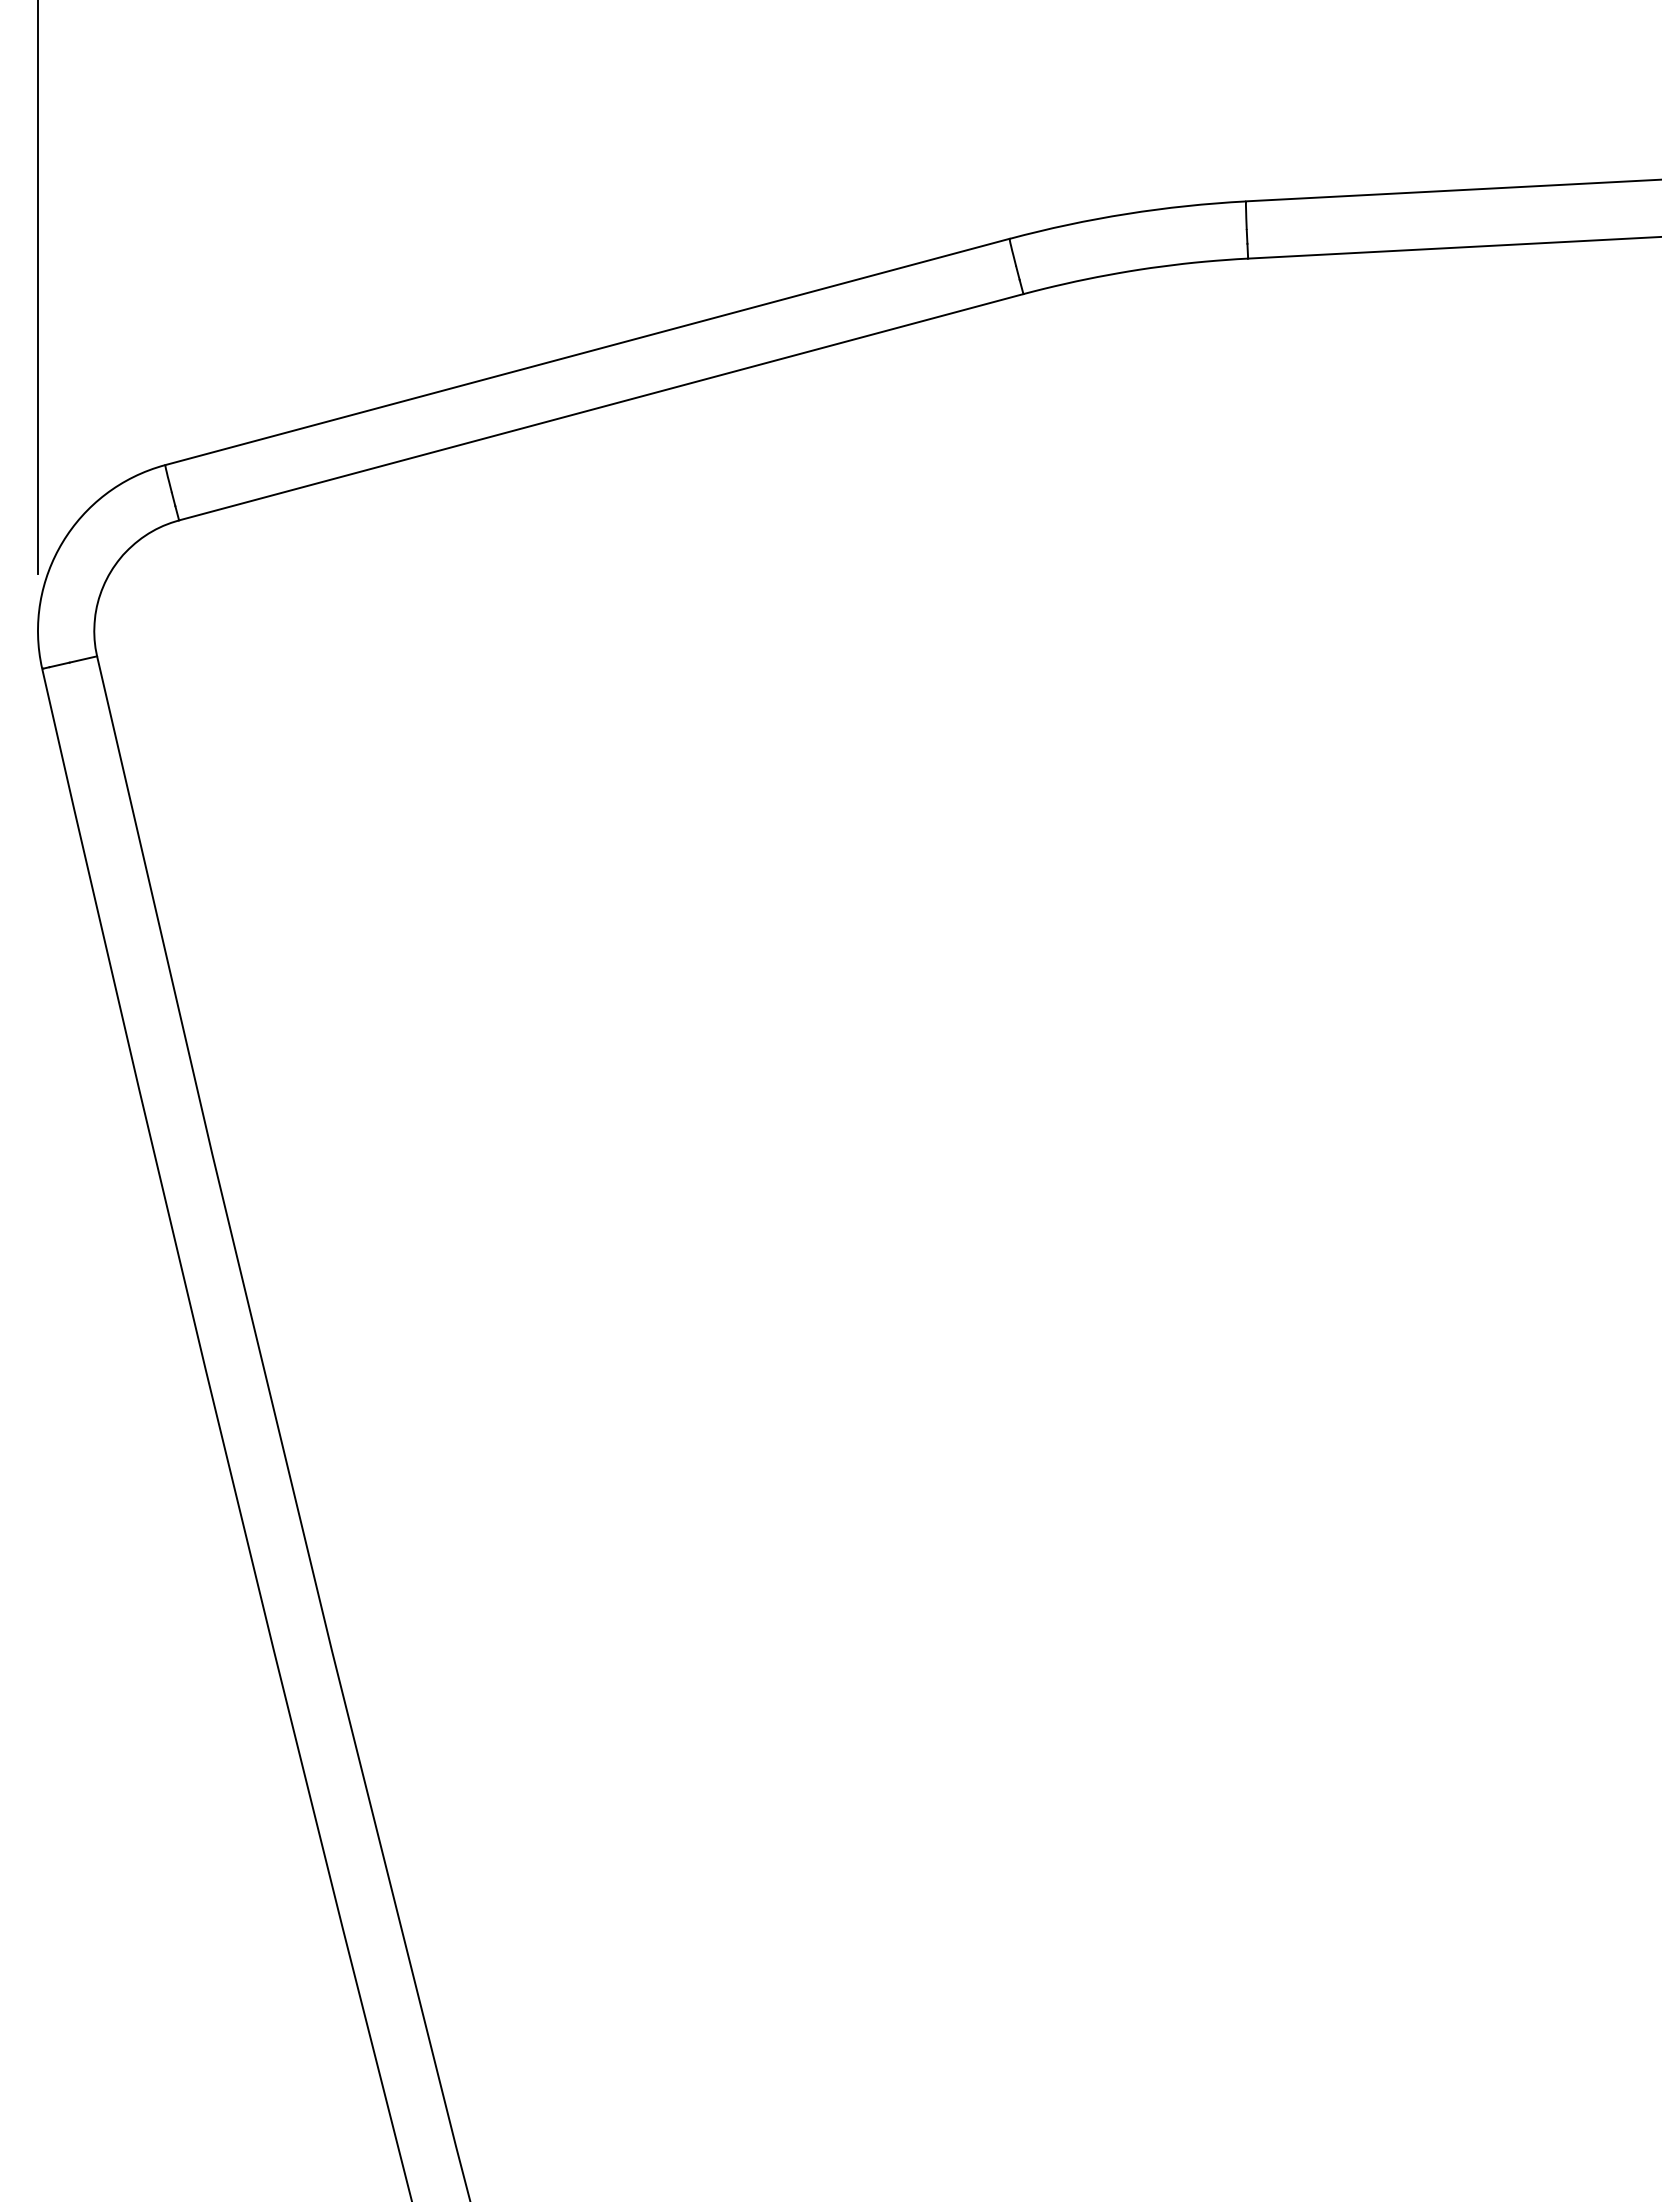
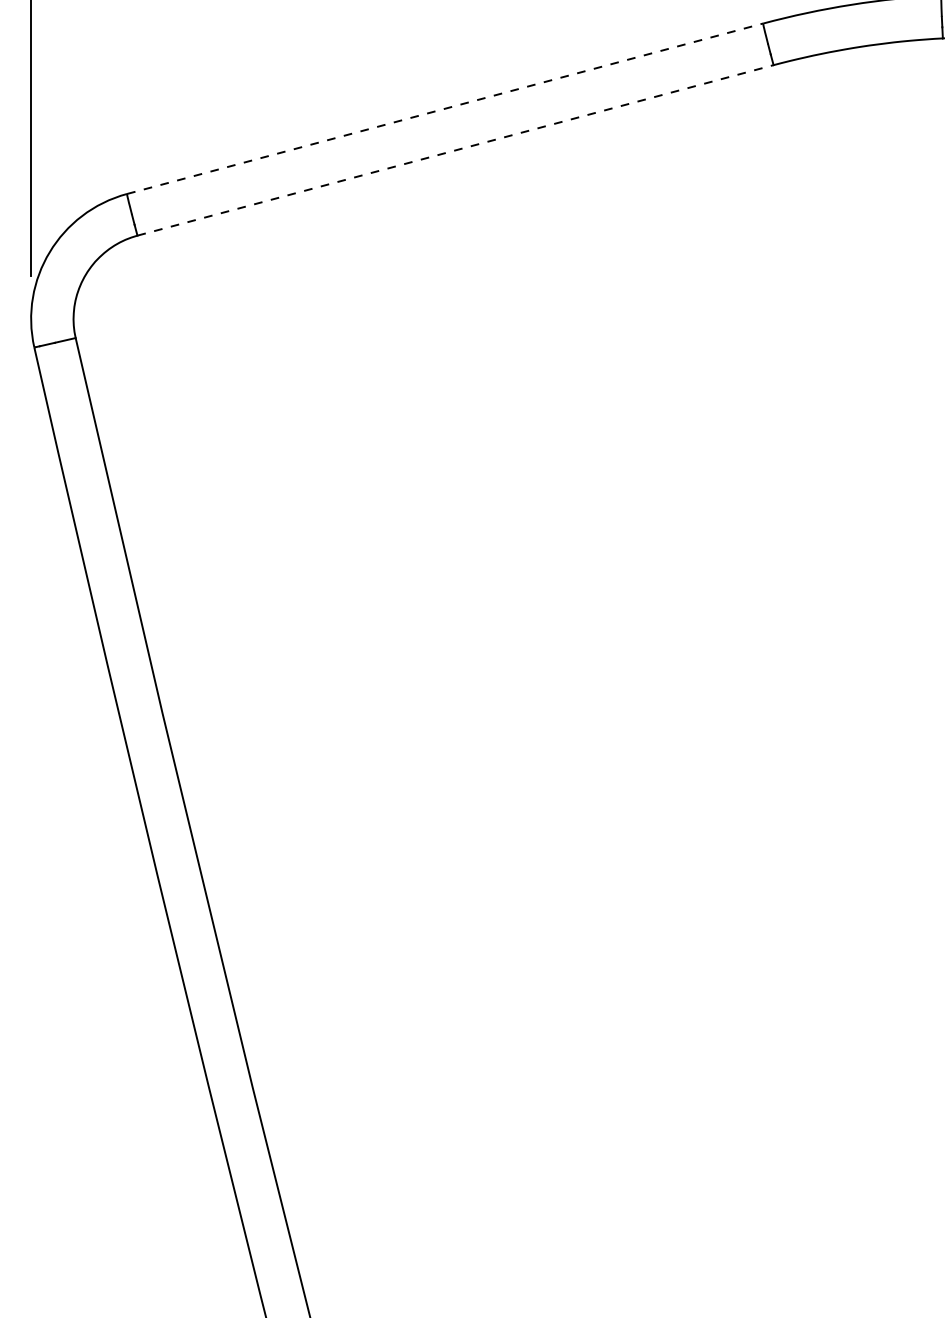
line: (588, 351) -> (445, 108), solid -> dashed
line: (601, 407) -> (455, 150), solid -> dashed

